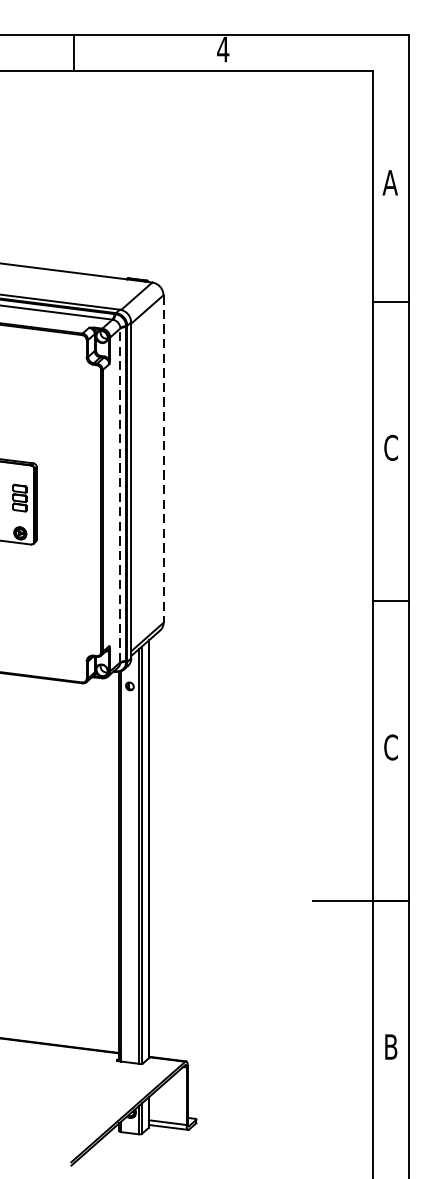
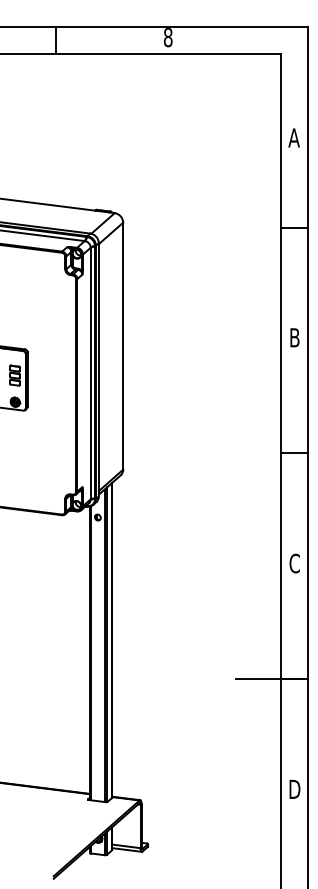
text: (222, 49) -> (167, 37), 4 -> 8
text: (390, 447) -> (294, 337), C -> B
line: (163, 459) -> (123, 346), dashed -> solid
line: (120, 495) -> (90, 373), dashed -> solid
text: (390, 1045) -> (294, 788), B -> D

